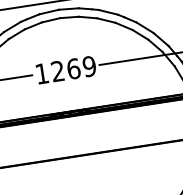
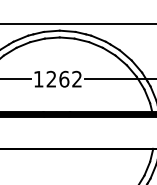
text: (90, 66) -> (77, 79), 1269 -> 1262

